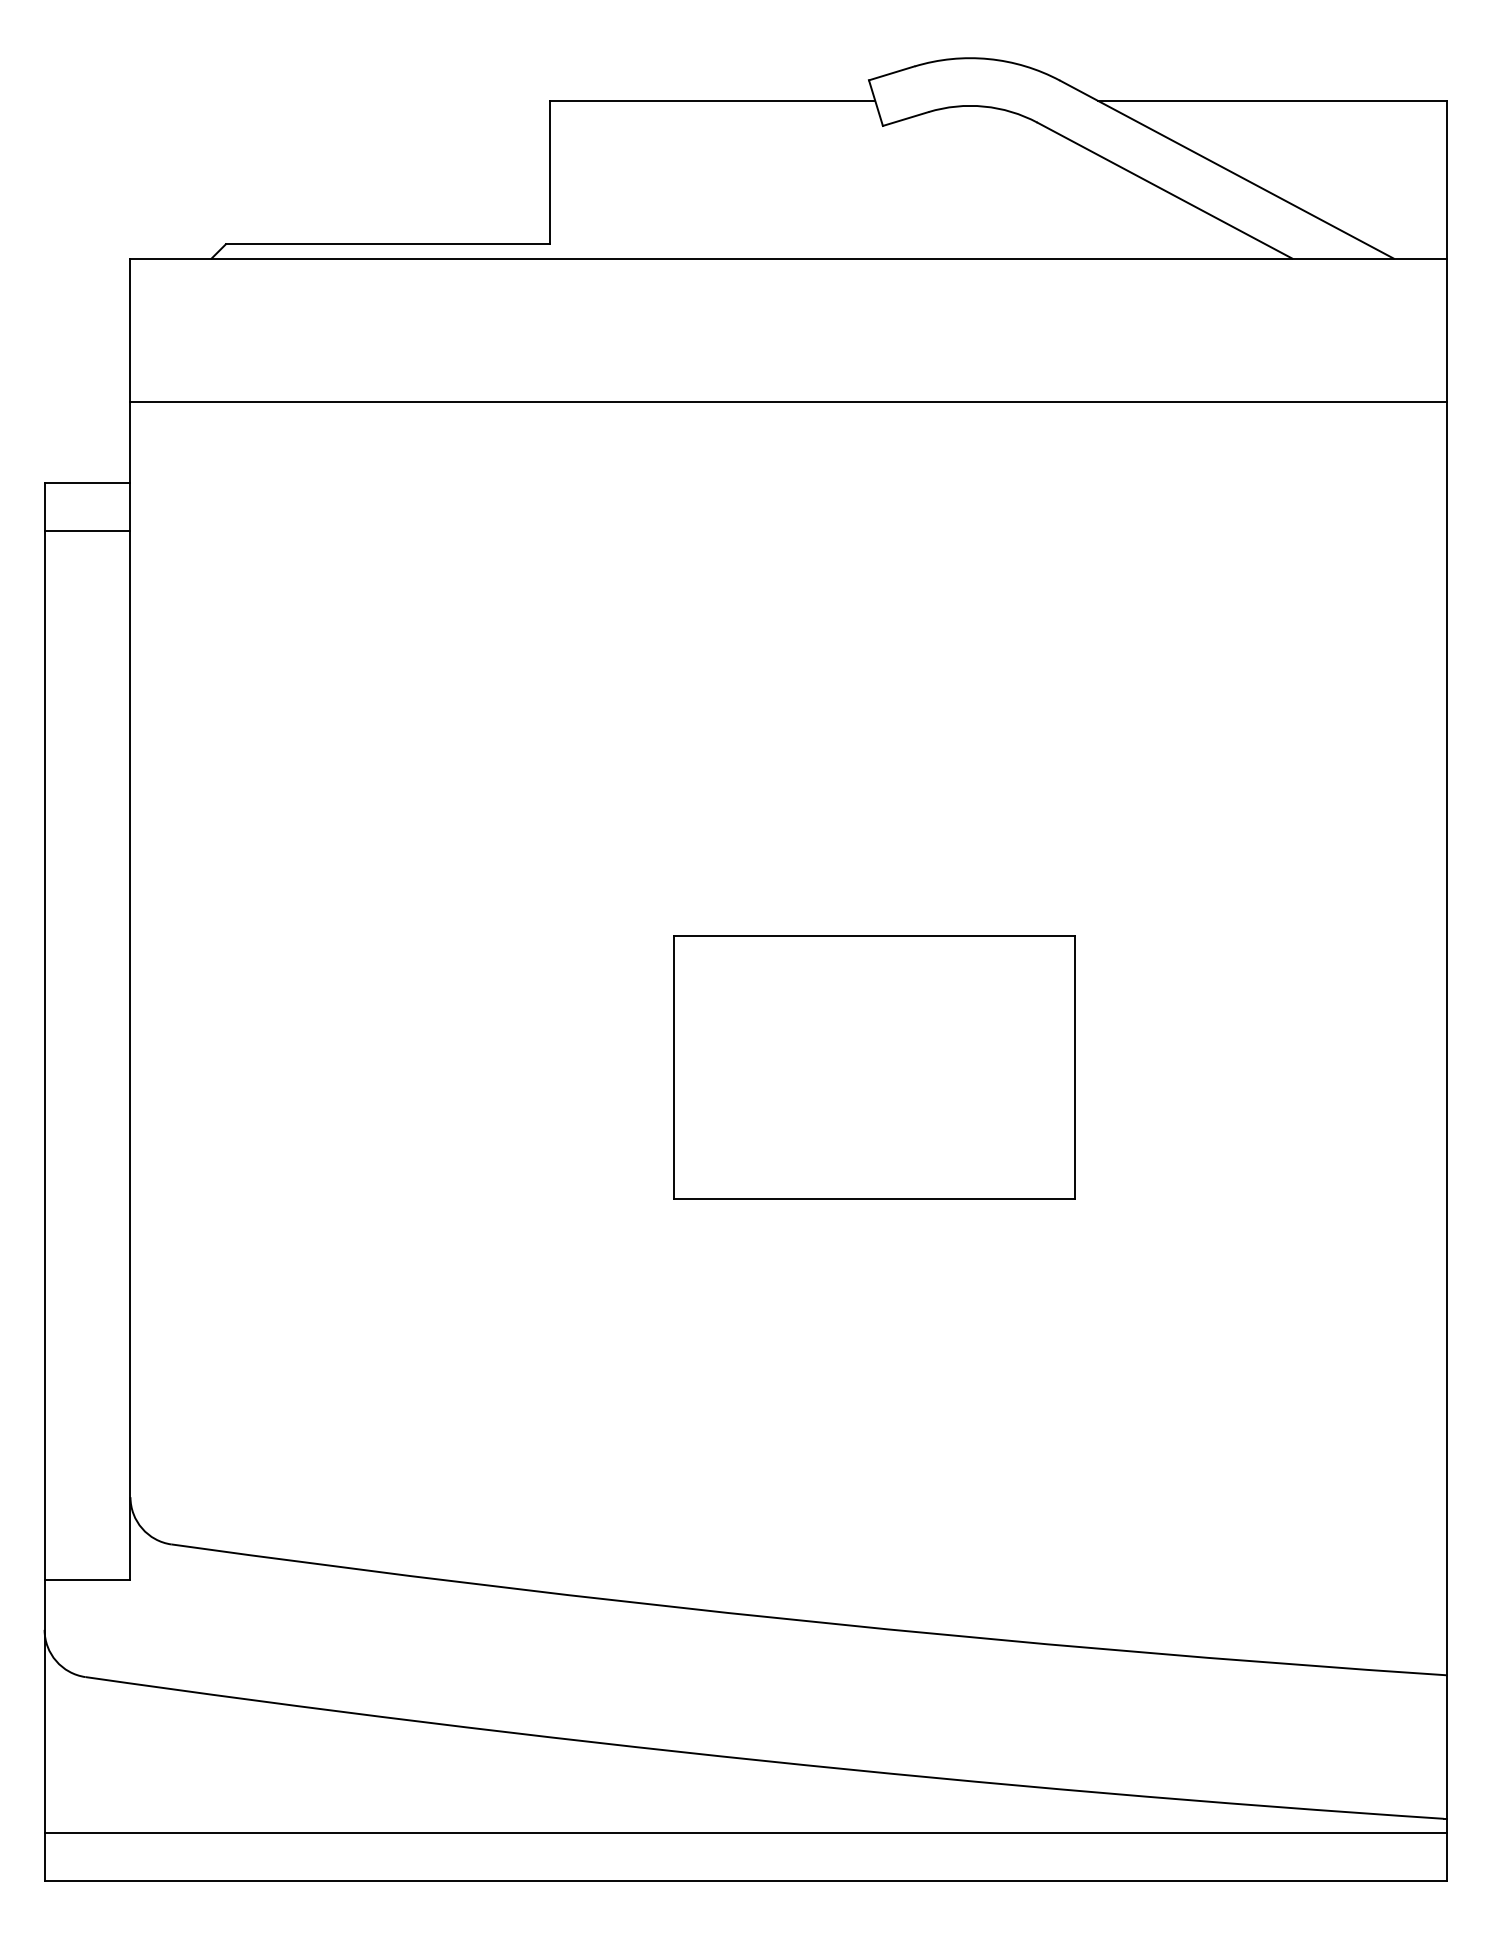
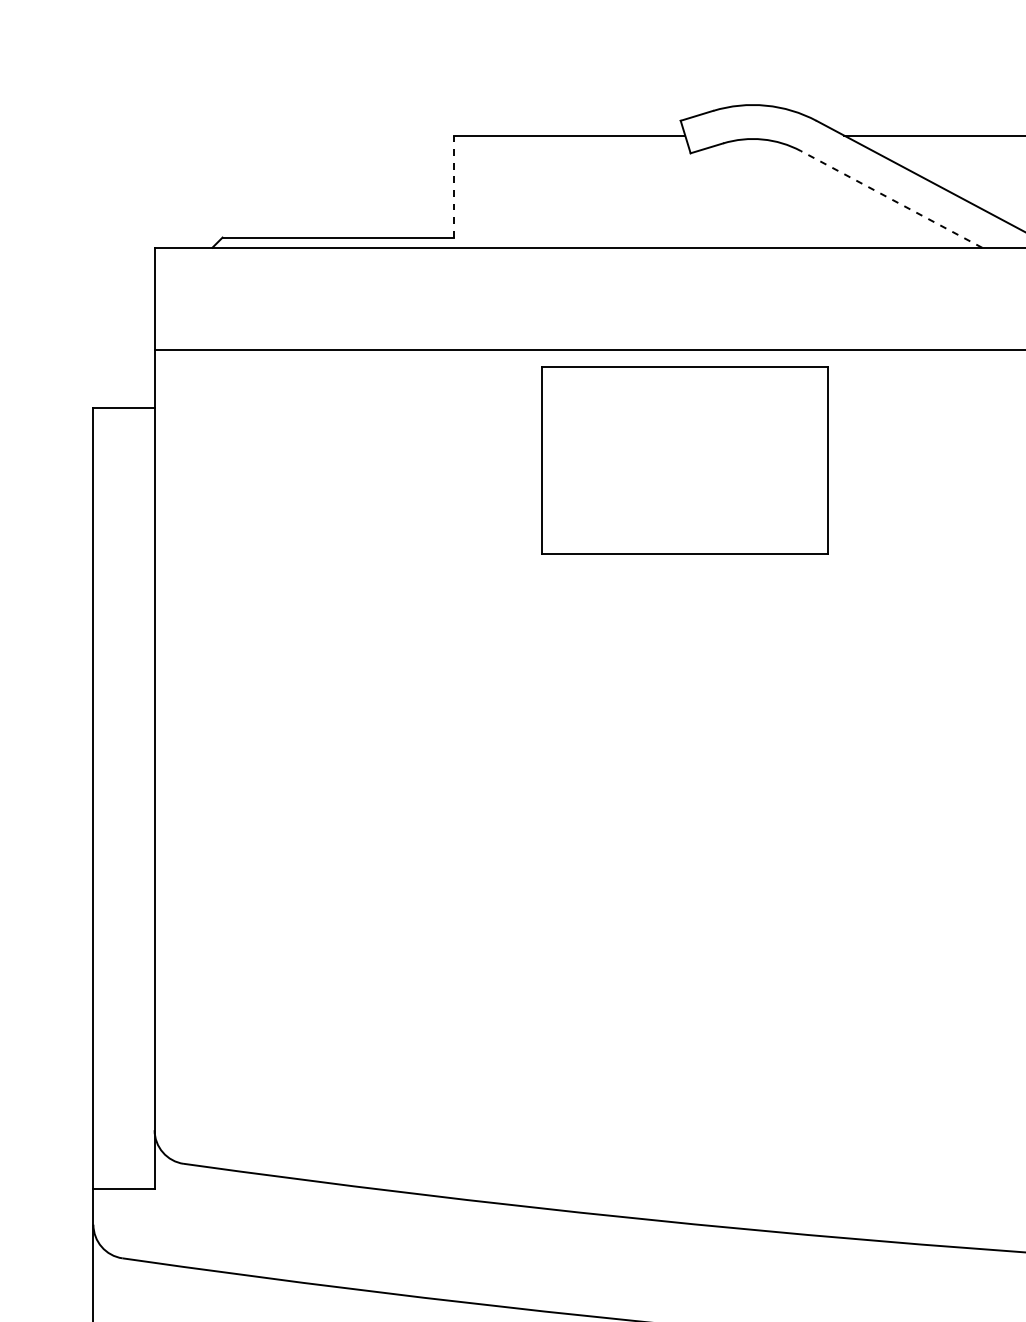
line: (550, 172) -> (453, 186), solid -> dashed
line: (1164, 190) -> (891, 199), solid -> dashed
line: (87, 530) -> (123, 441), removed
part: (874, 1067) -> (684, 460), moved

